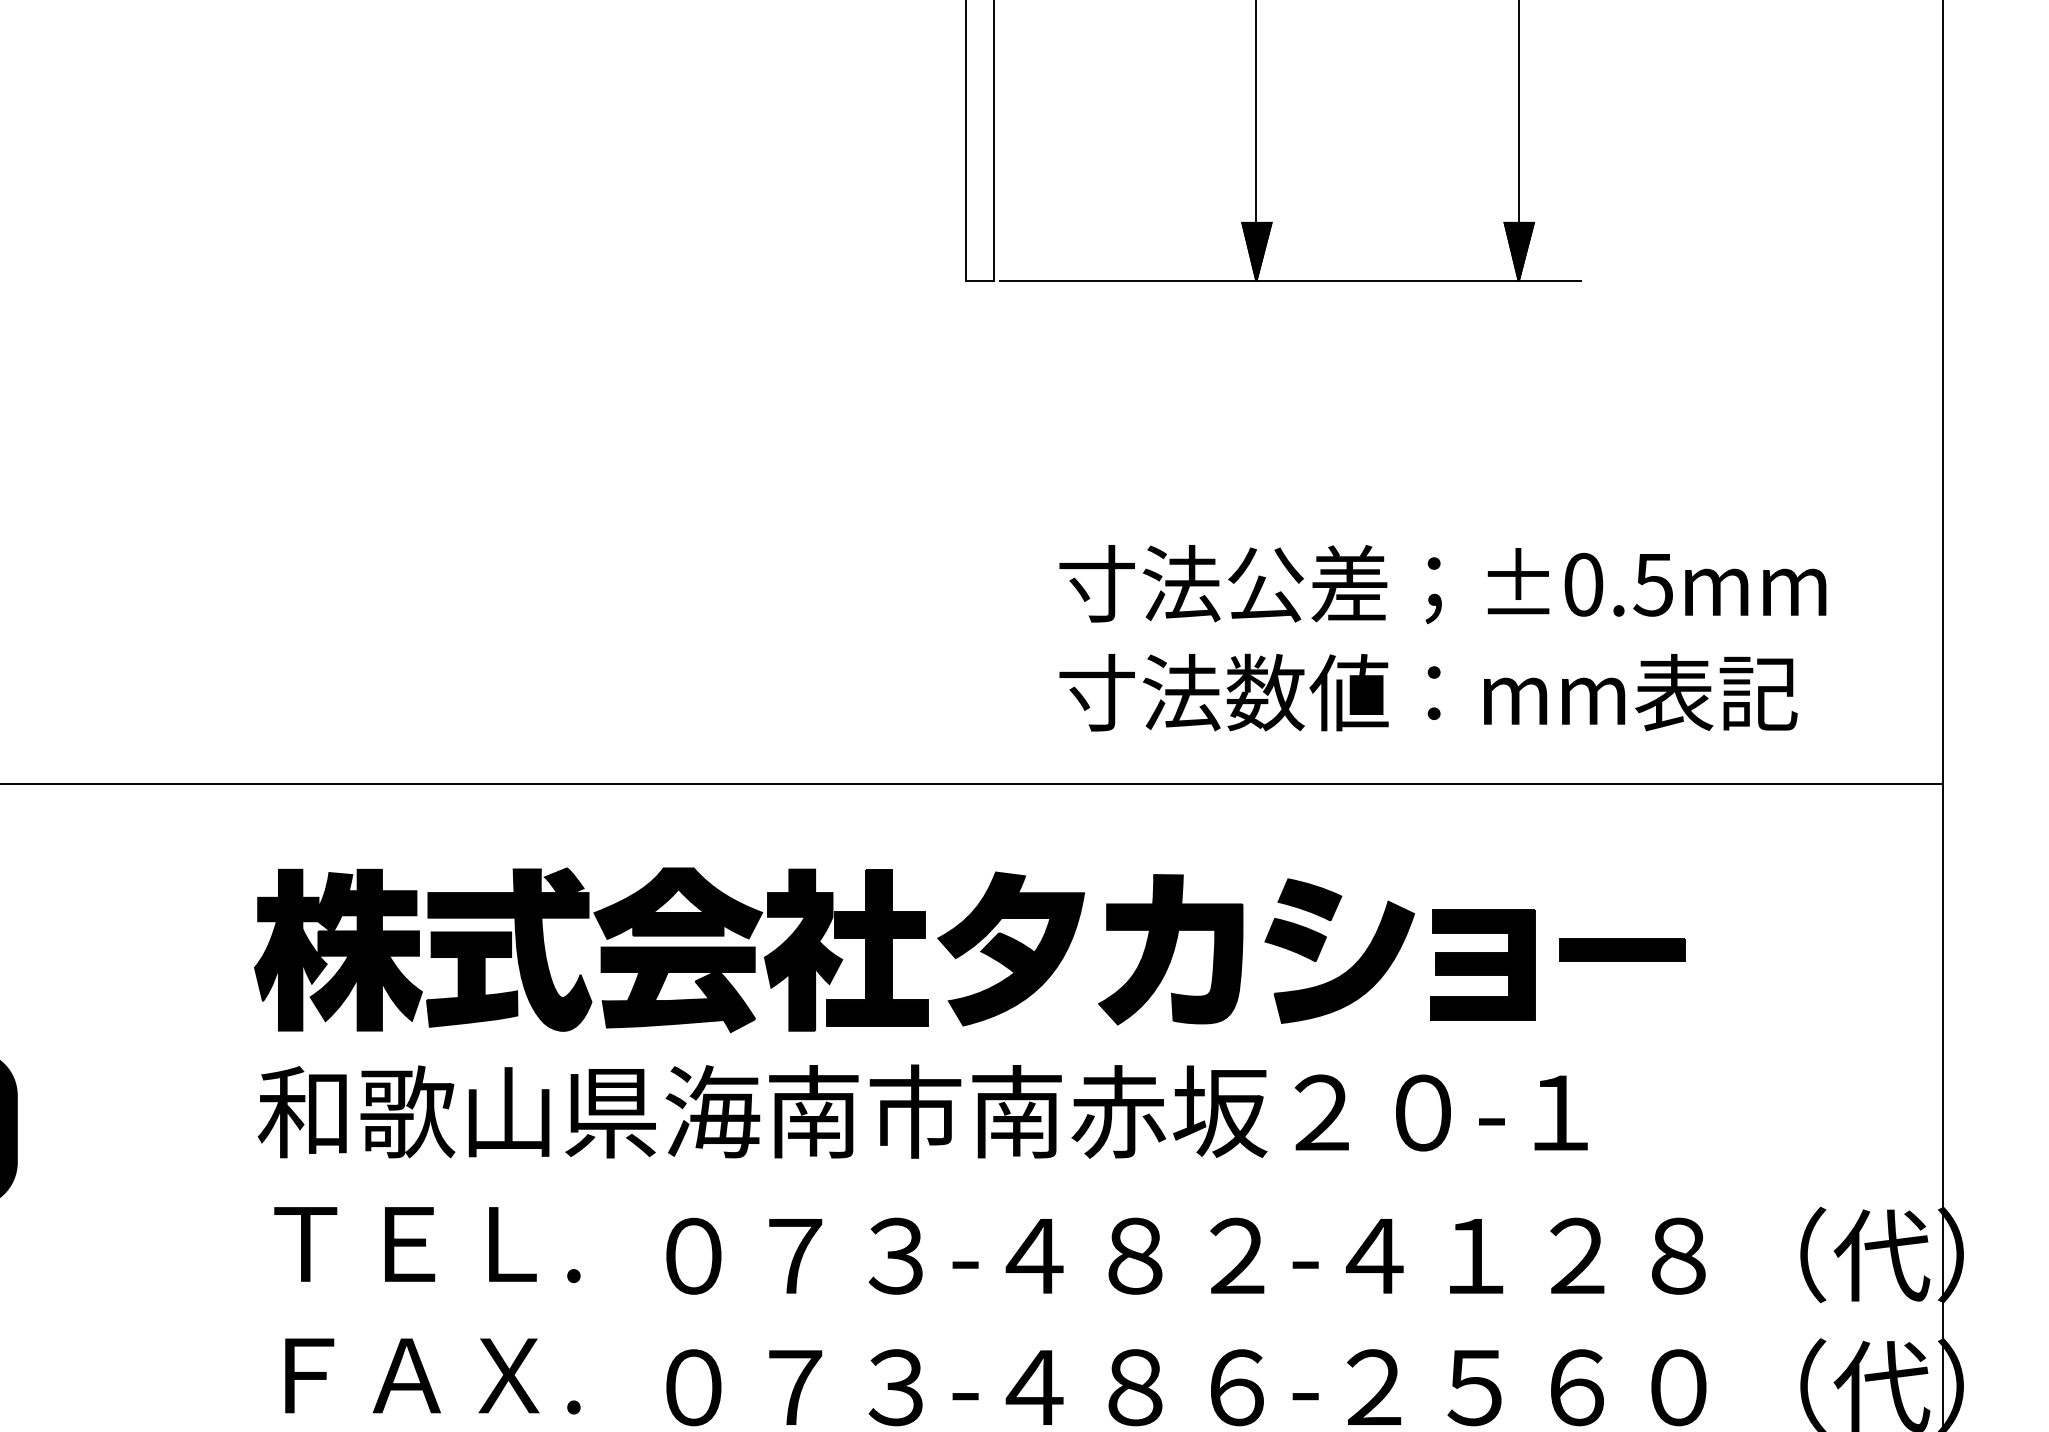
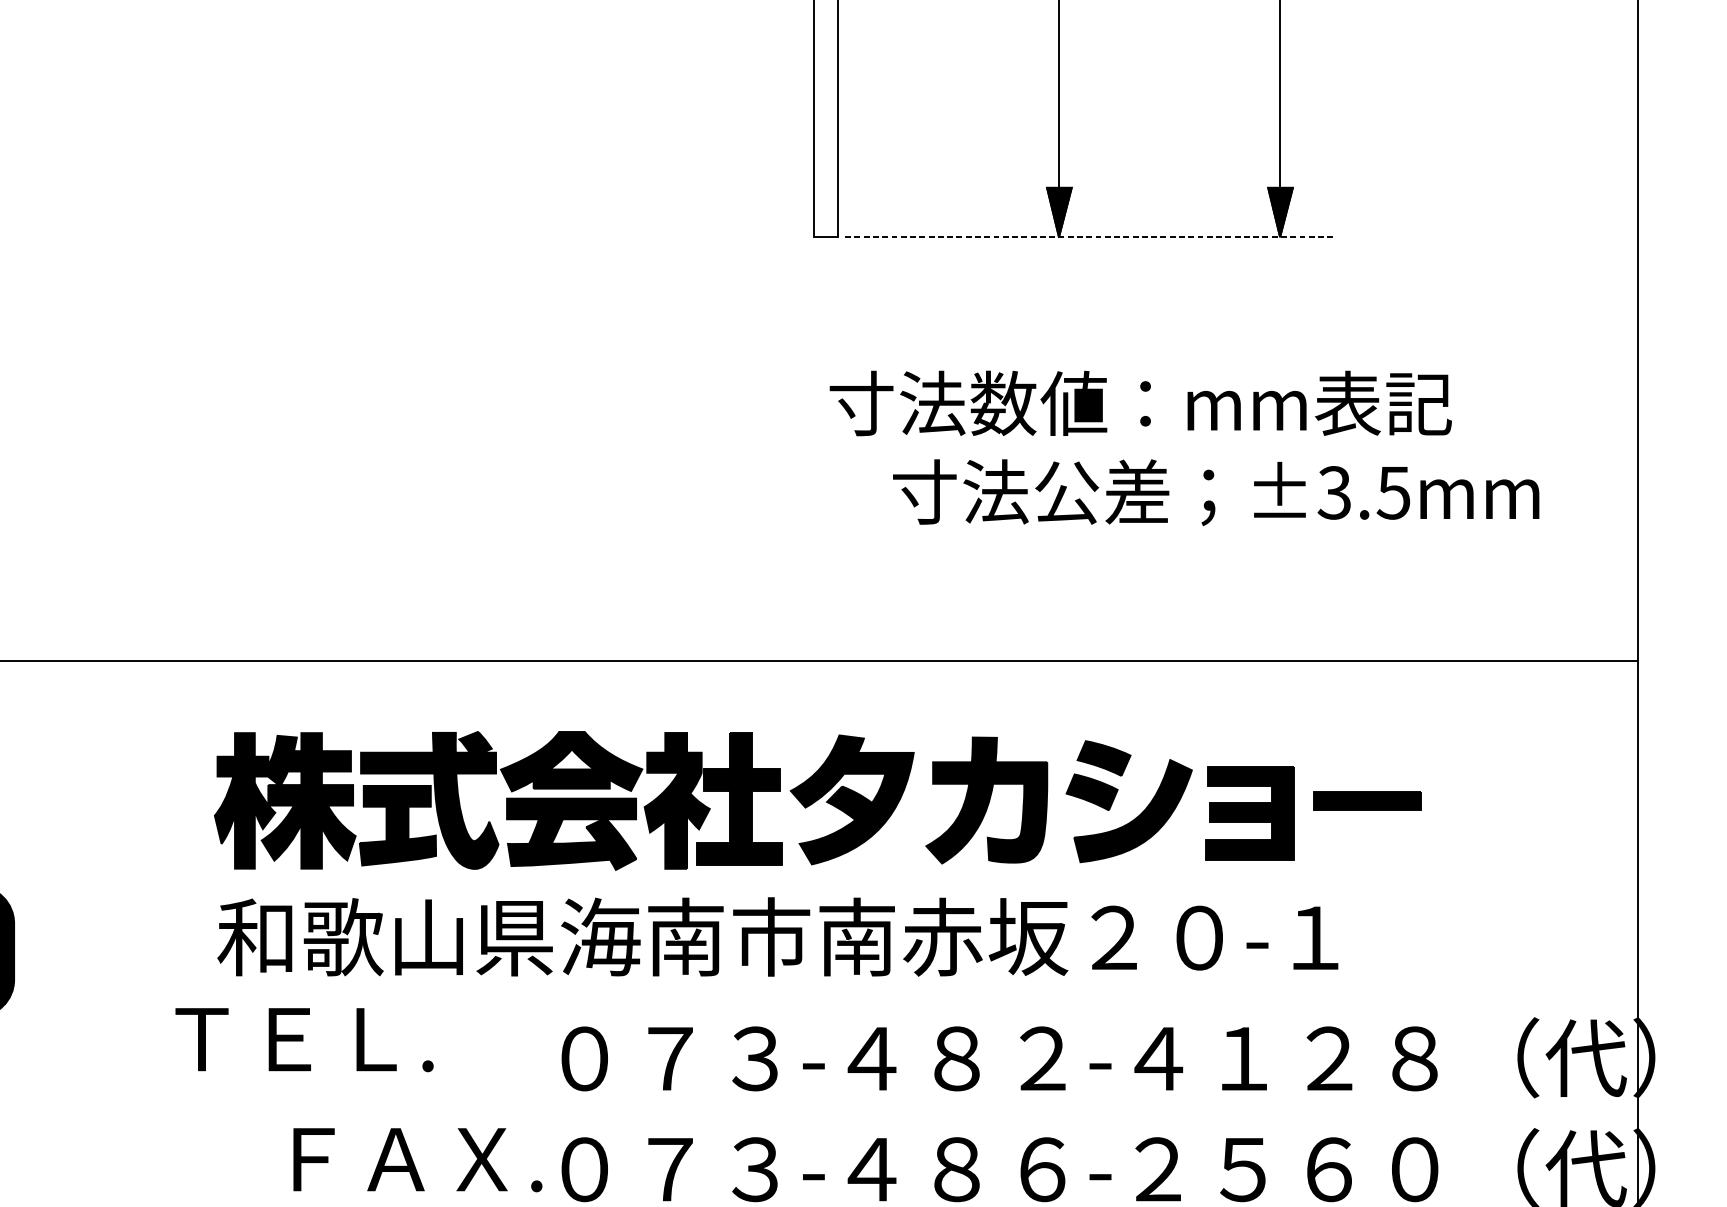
line: (1290, 281) -> (1087, 237), solid -> dashed
text: (1583, 584) -> (1334, 492), ±0.5mm -> ±3.5mm
text: (1428, 692) -> (1140, 403), moved
text: (427, 1244) -> (304, 1039), moved
text: (432, 1376) -> (417, 1160), moved

